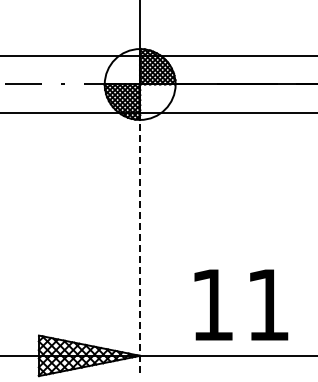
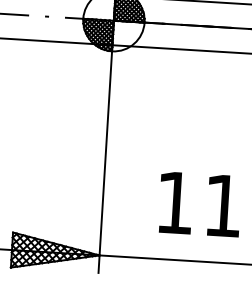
line: (140, 244) -> (105, 159), dashed -> solid
text: (241, 304) -> (200, 203), moved

